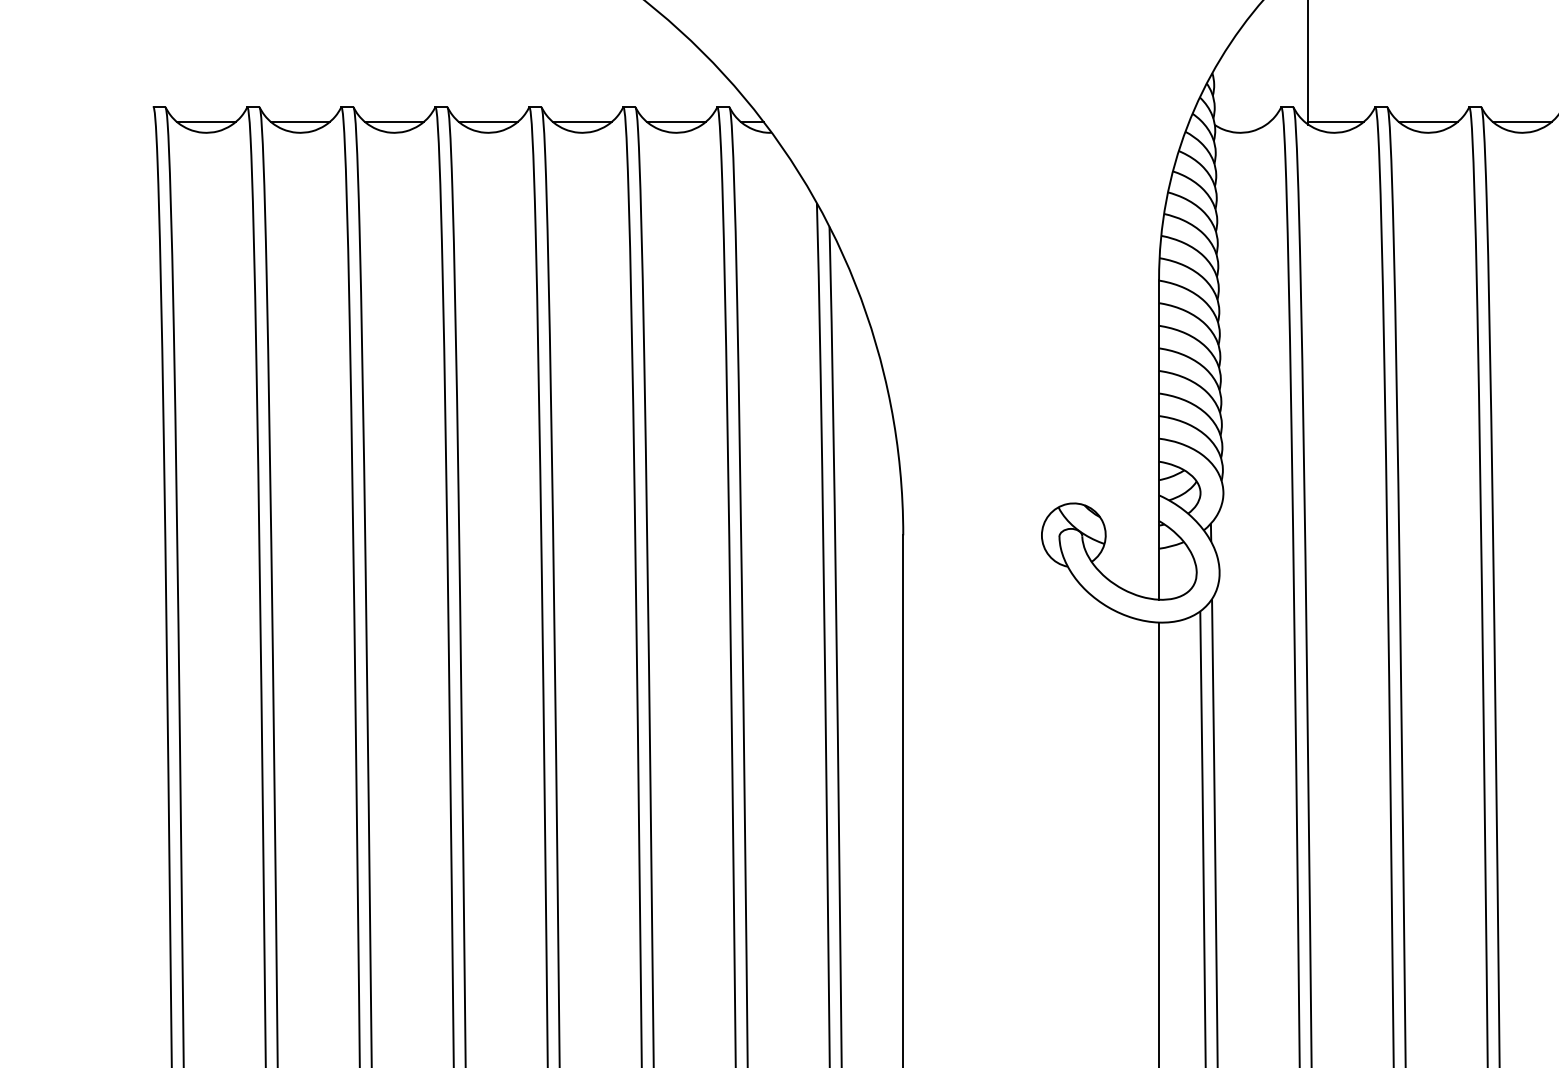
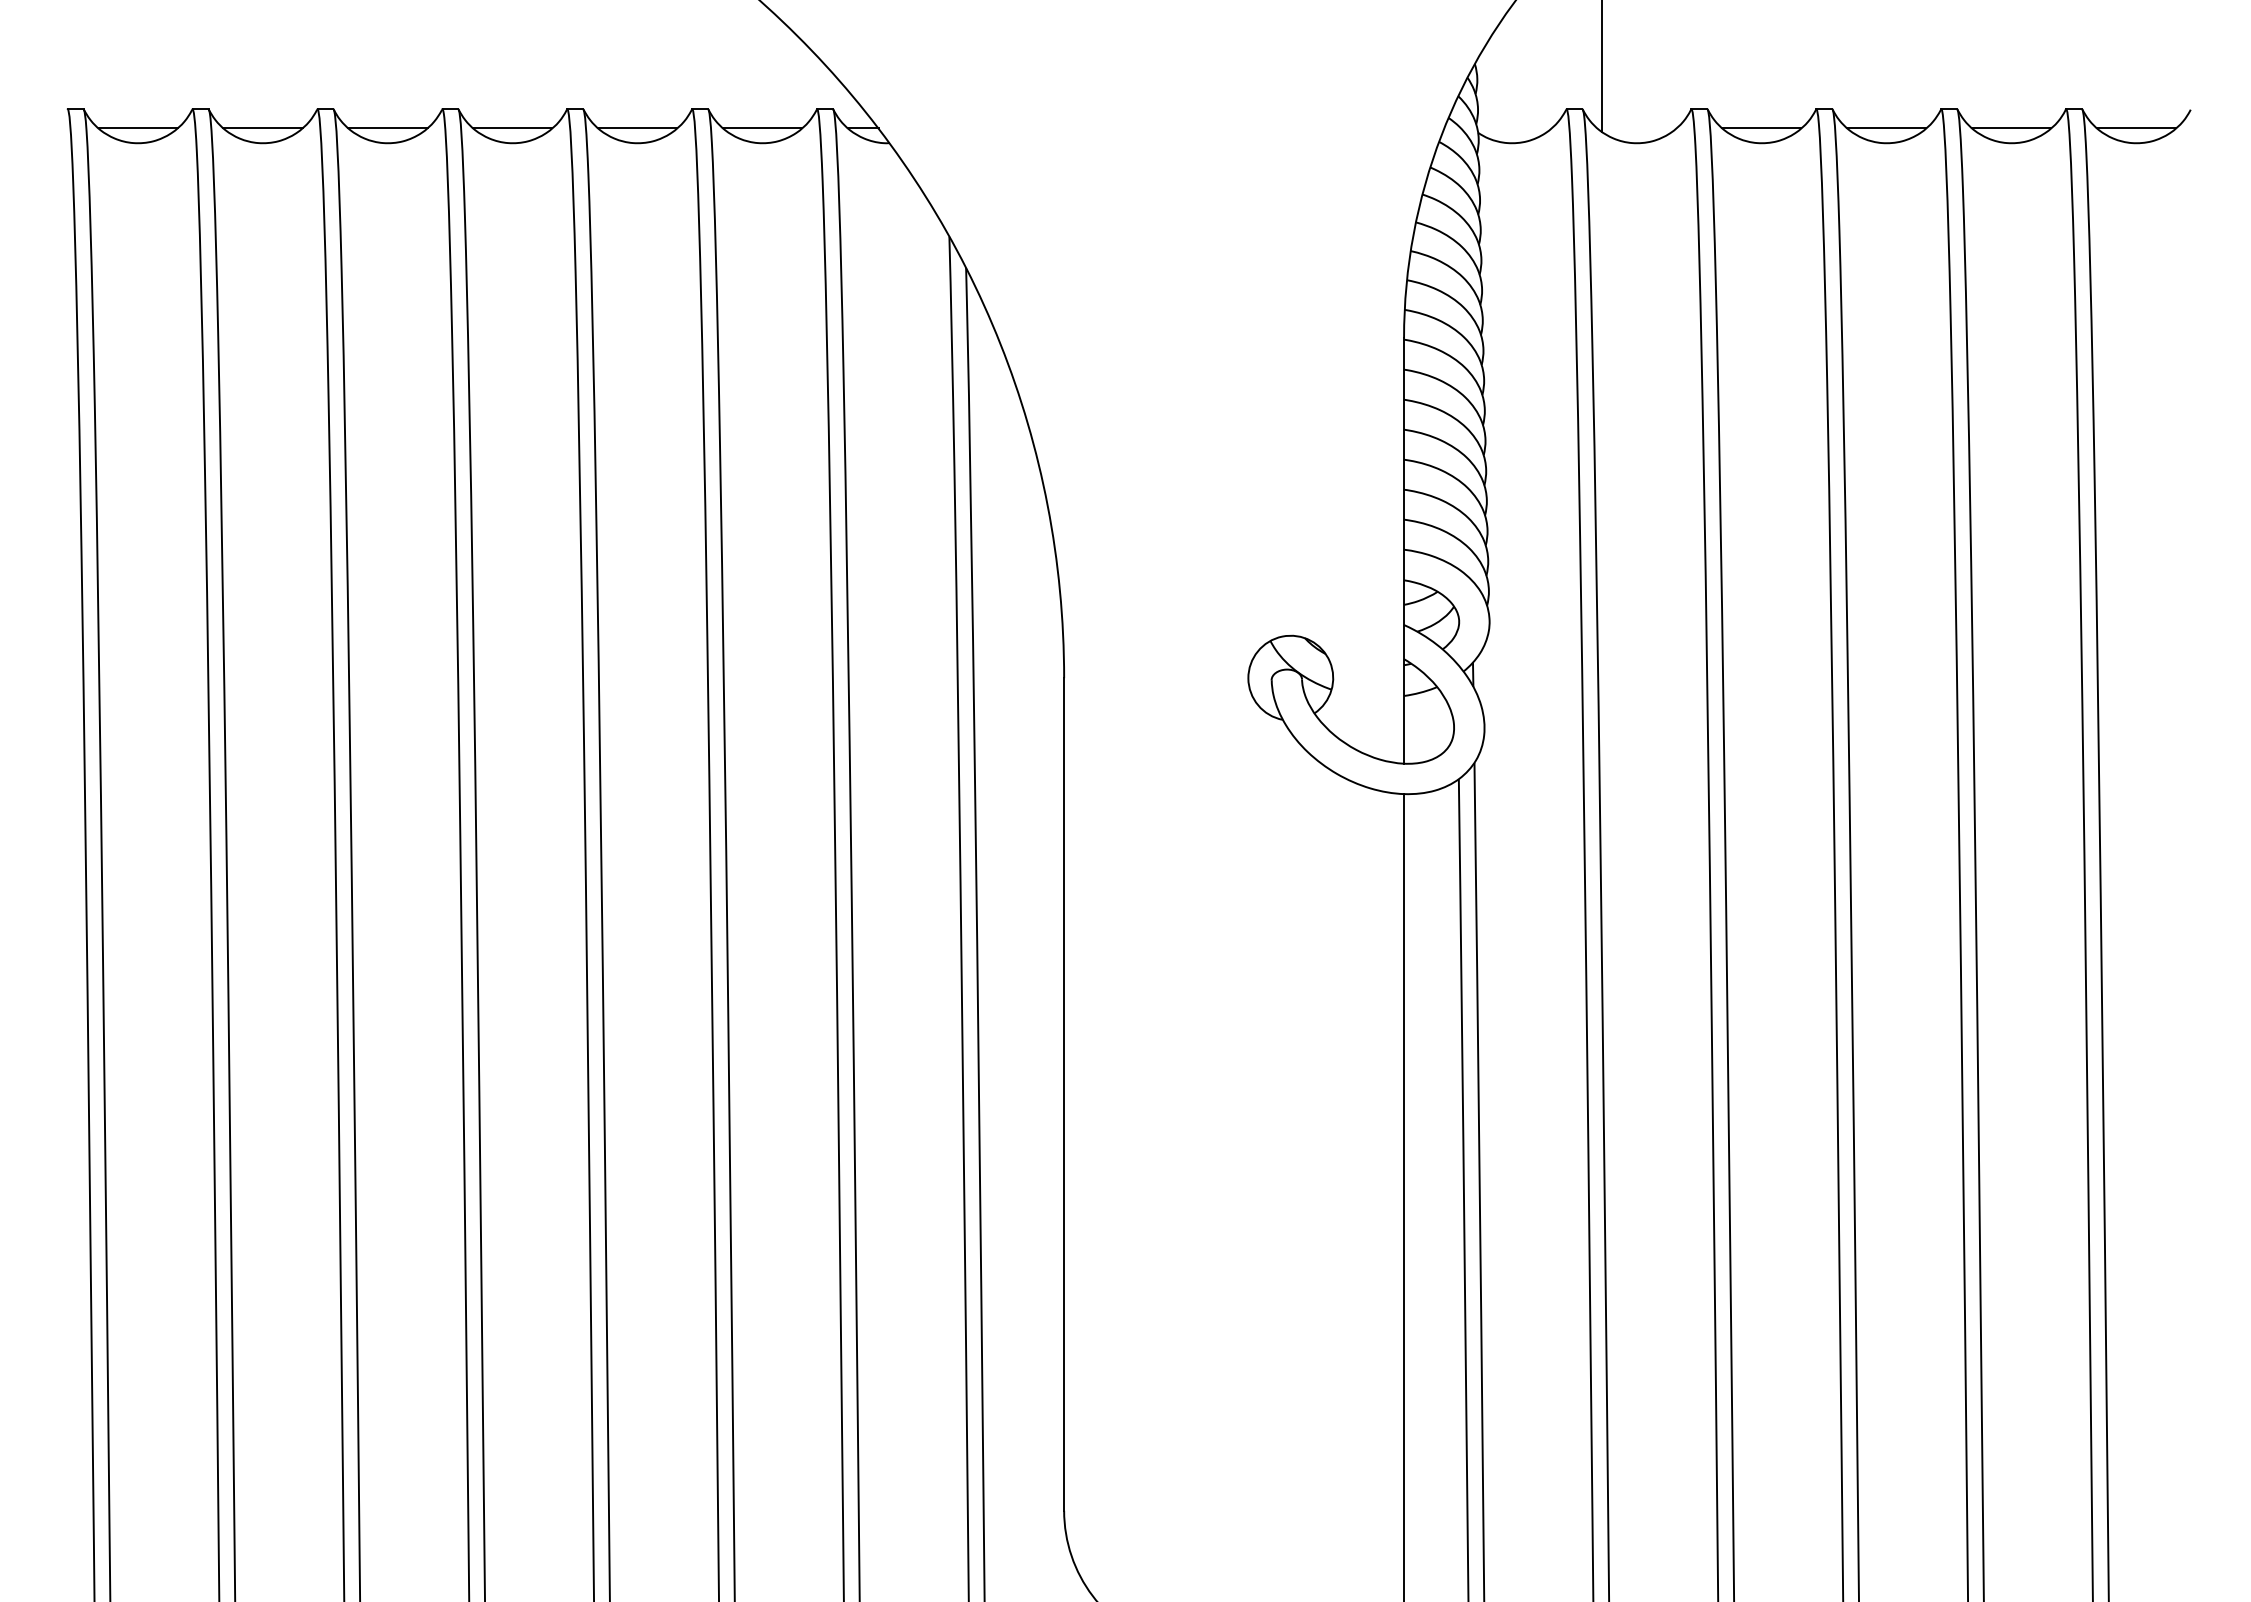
line: (1336, 121) -> (1639, 128), removed

